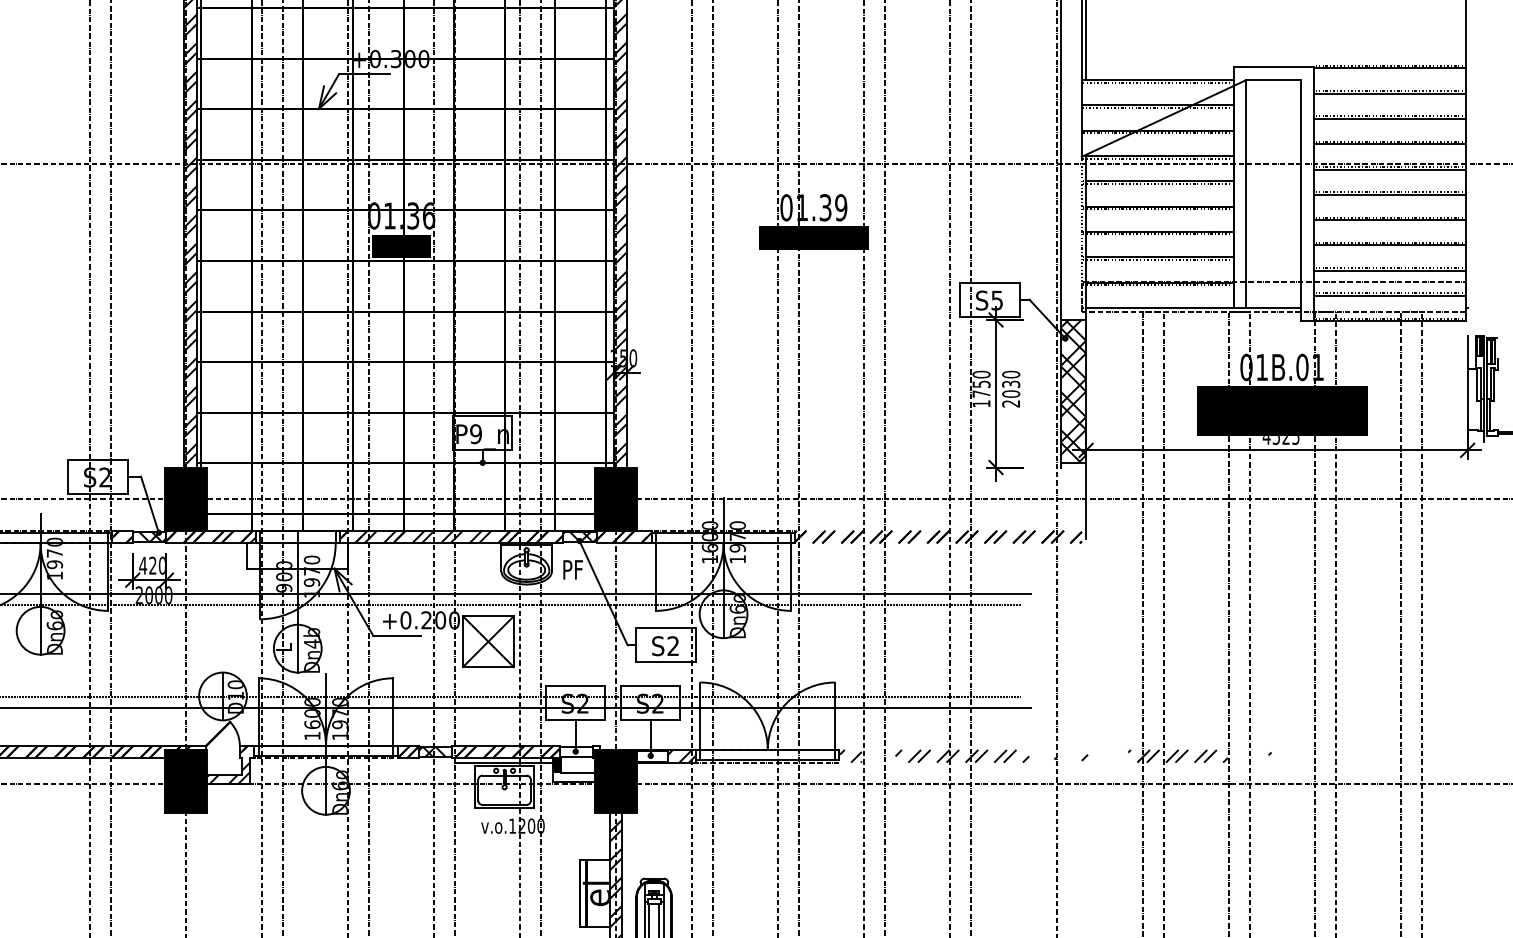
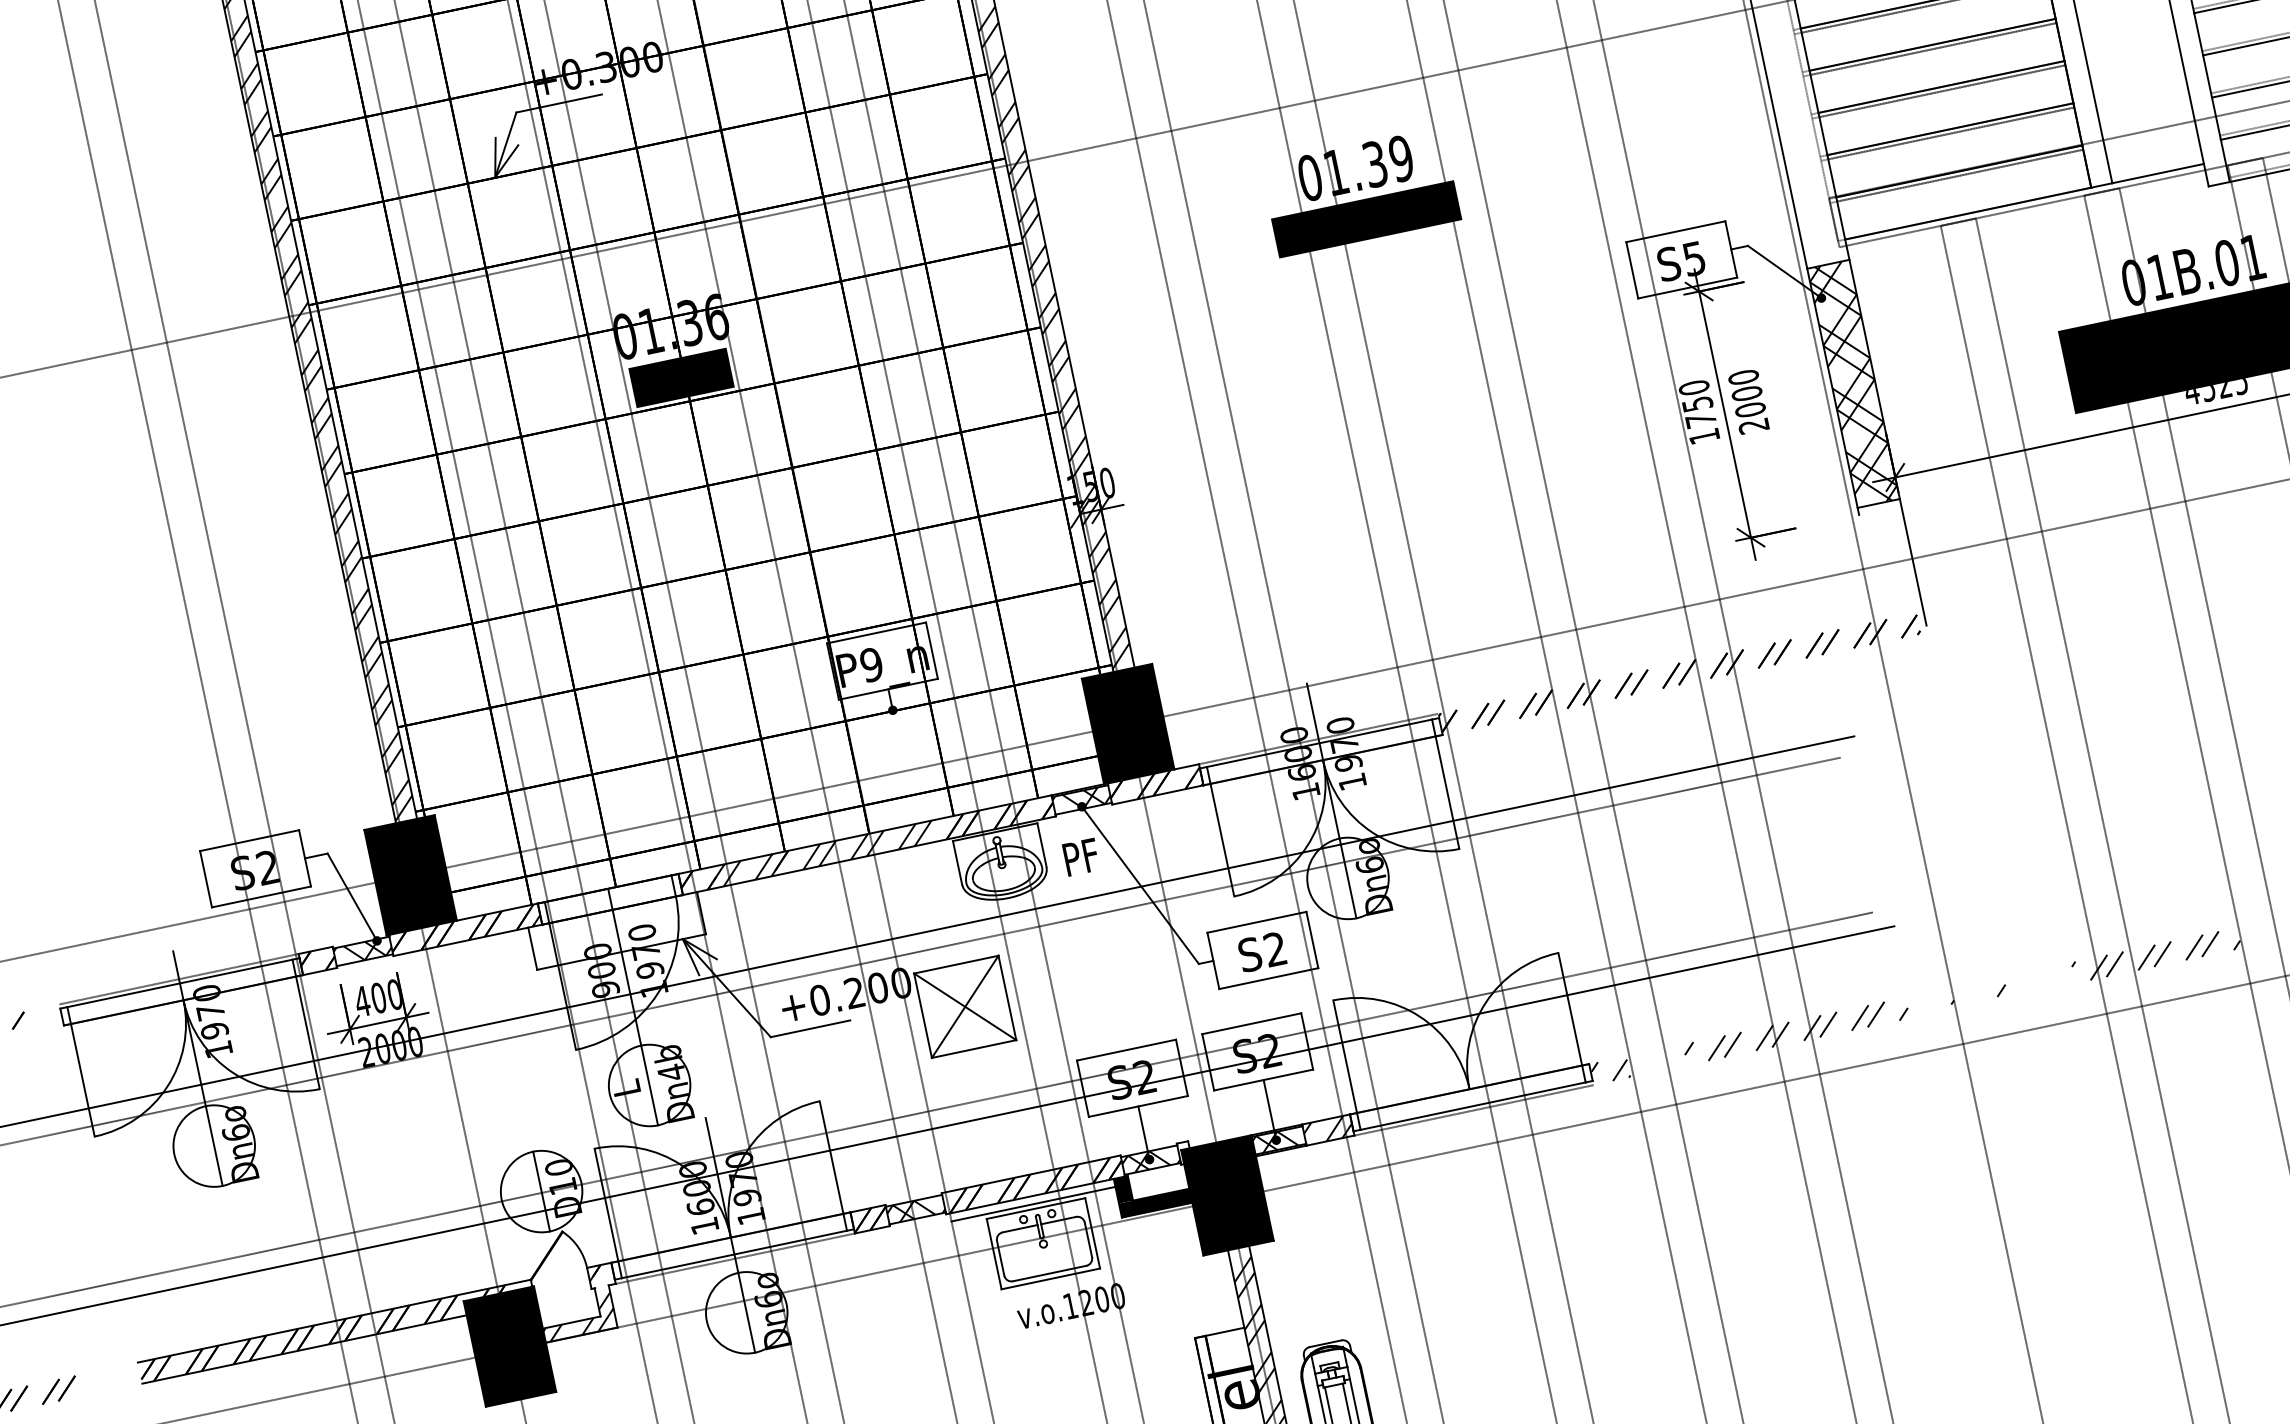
text: (1011, 384) -> (1747, 393), 2030 -> 2000
text: (152, 565) -> (377, 997), 420 -> 400
hatch: (576, 751) -> (1150, 1159), added
hatch: (652, 756) -> (1279, 1140), added
fill: (573, 777) -> (1154, 1203), added

